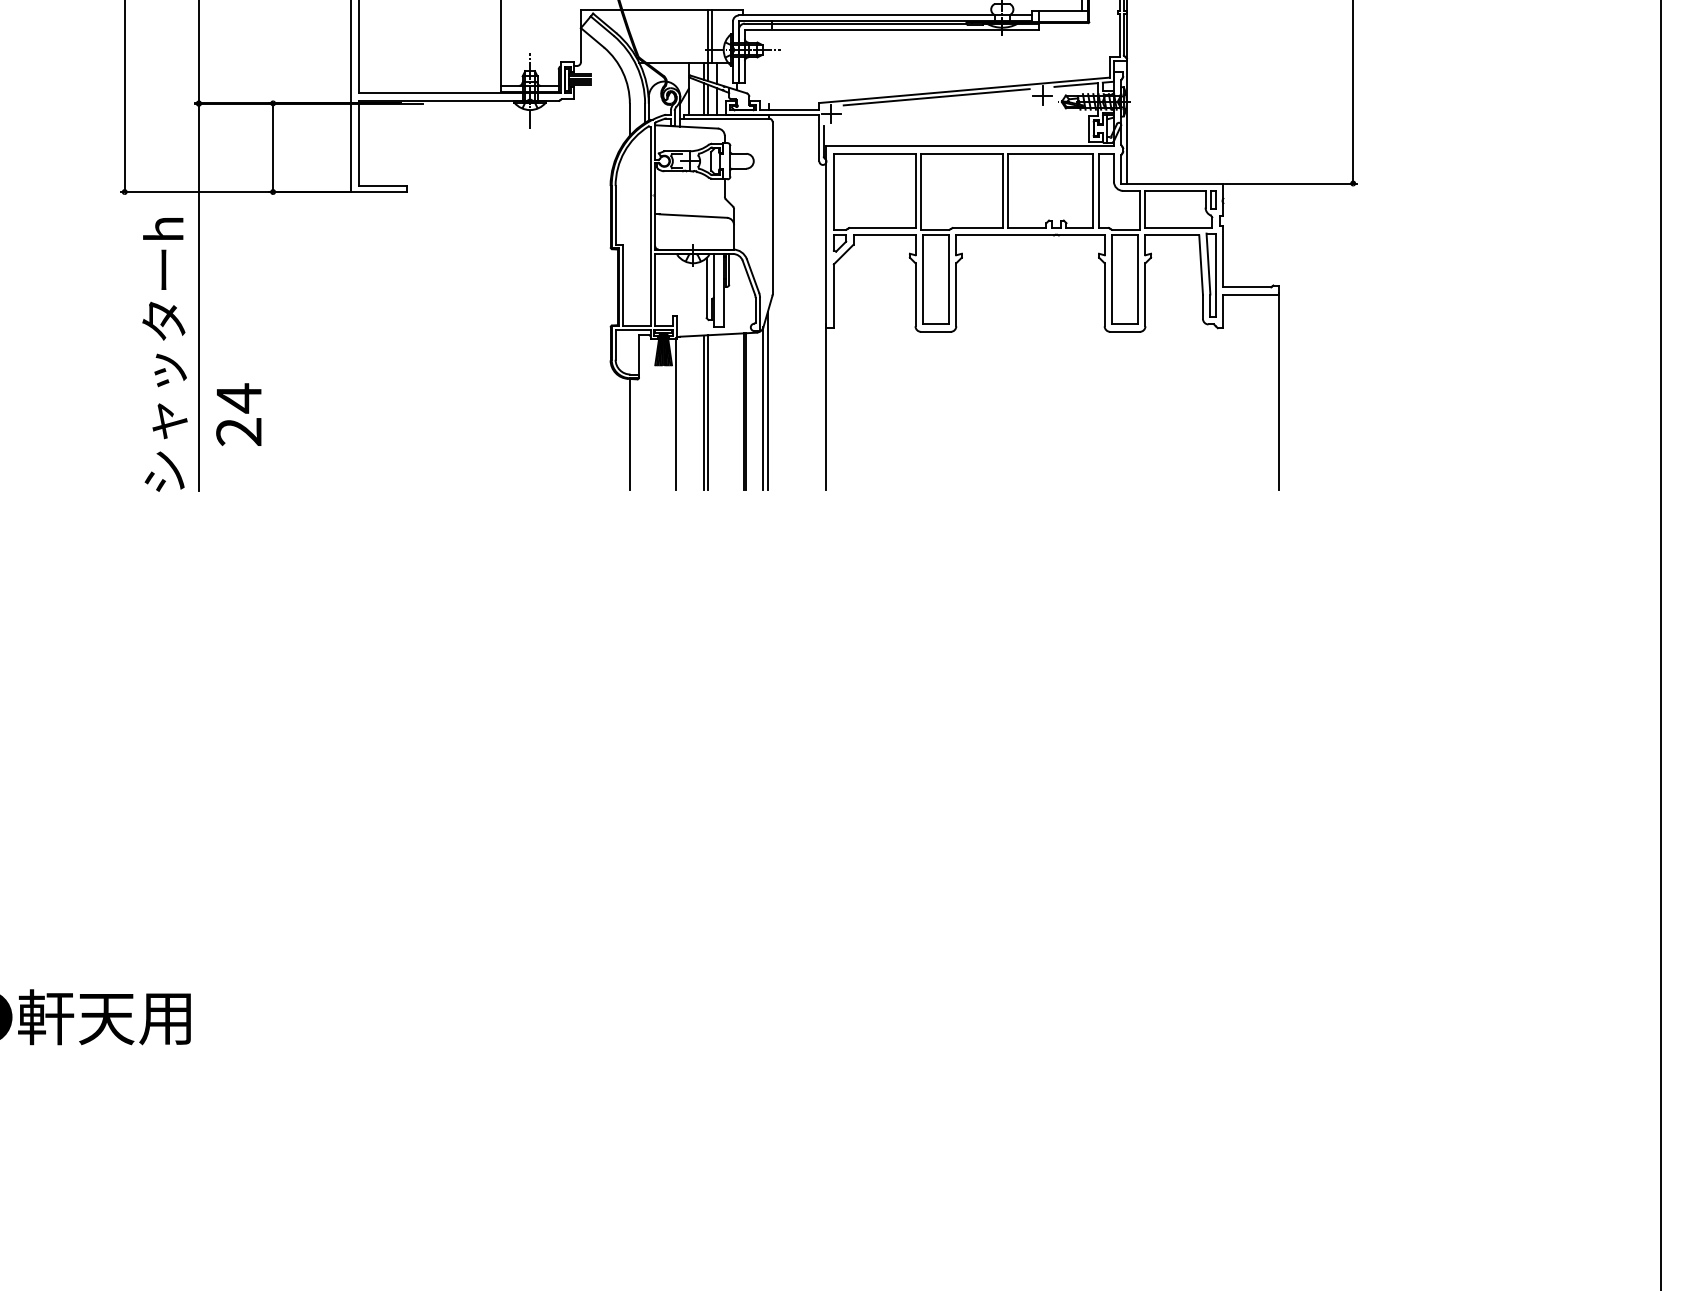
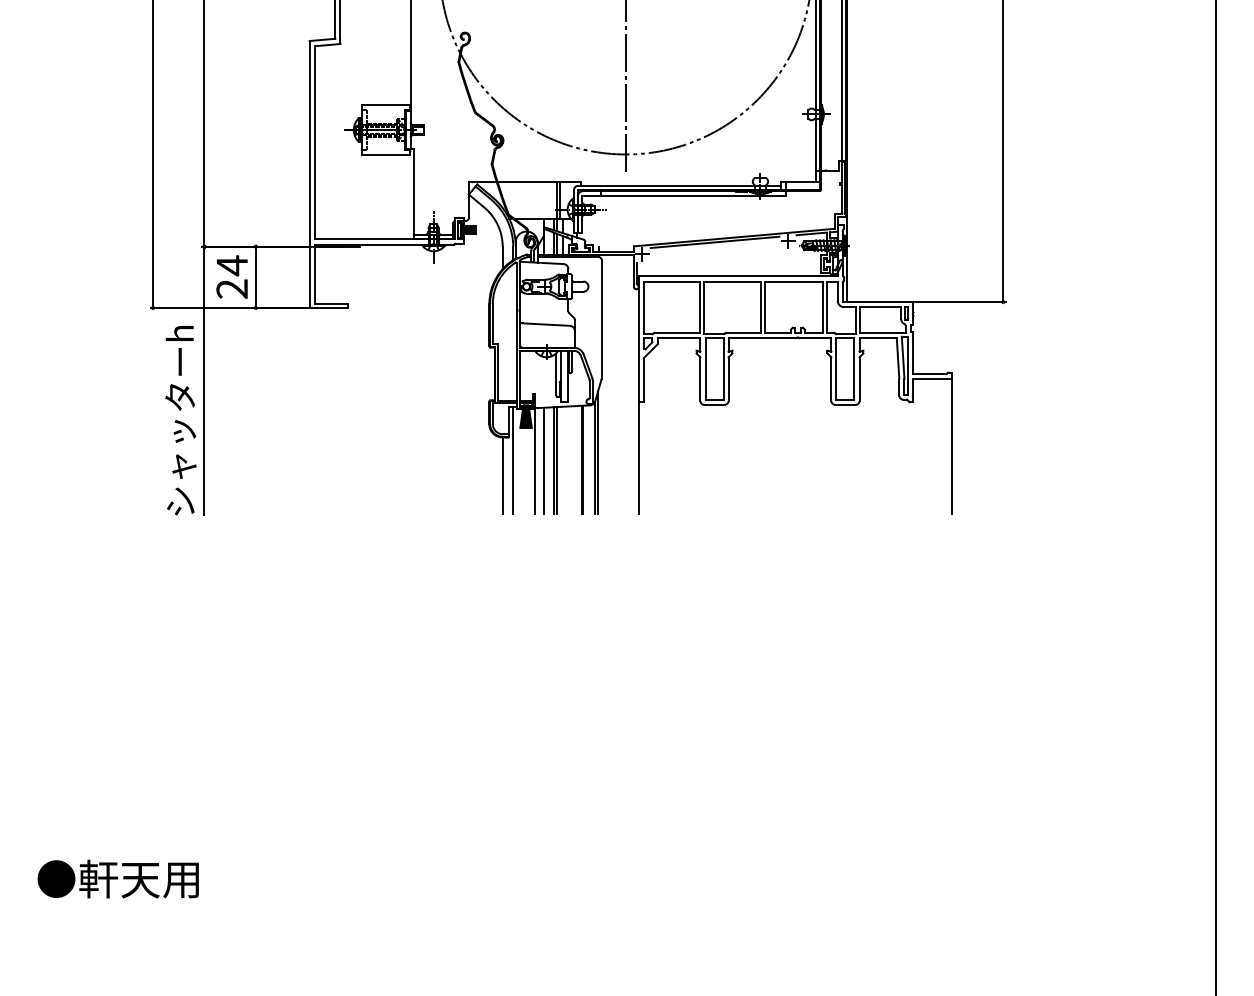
line: (645, 410) -> (513, 459), added
line: (688, 412) -> (543, 460), added
text: (237, 413) -> (231, 276), moved

